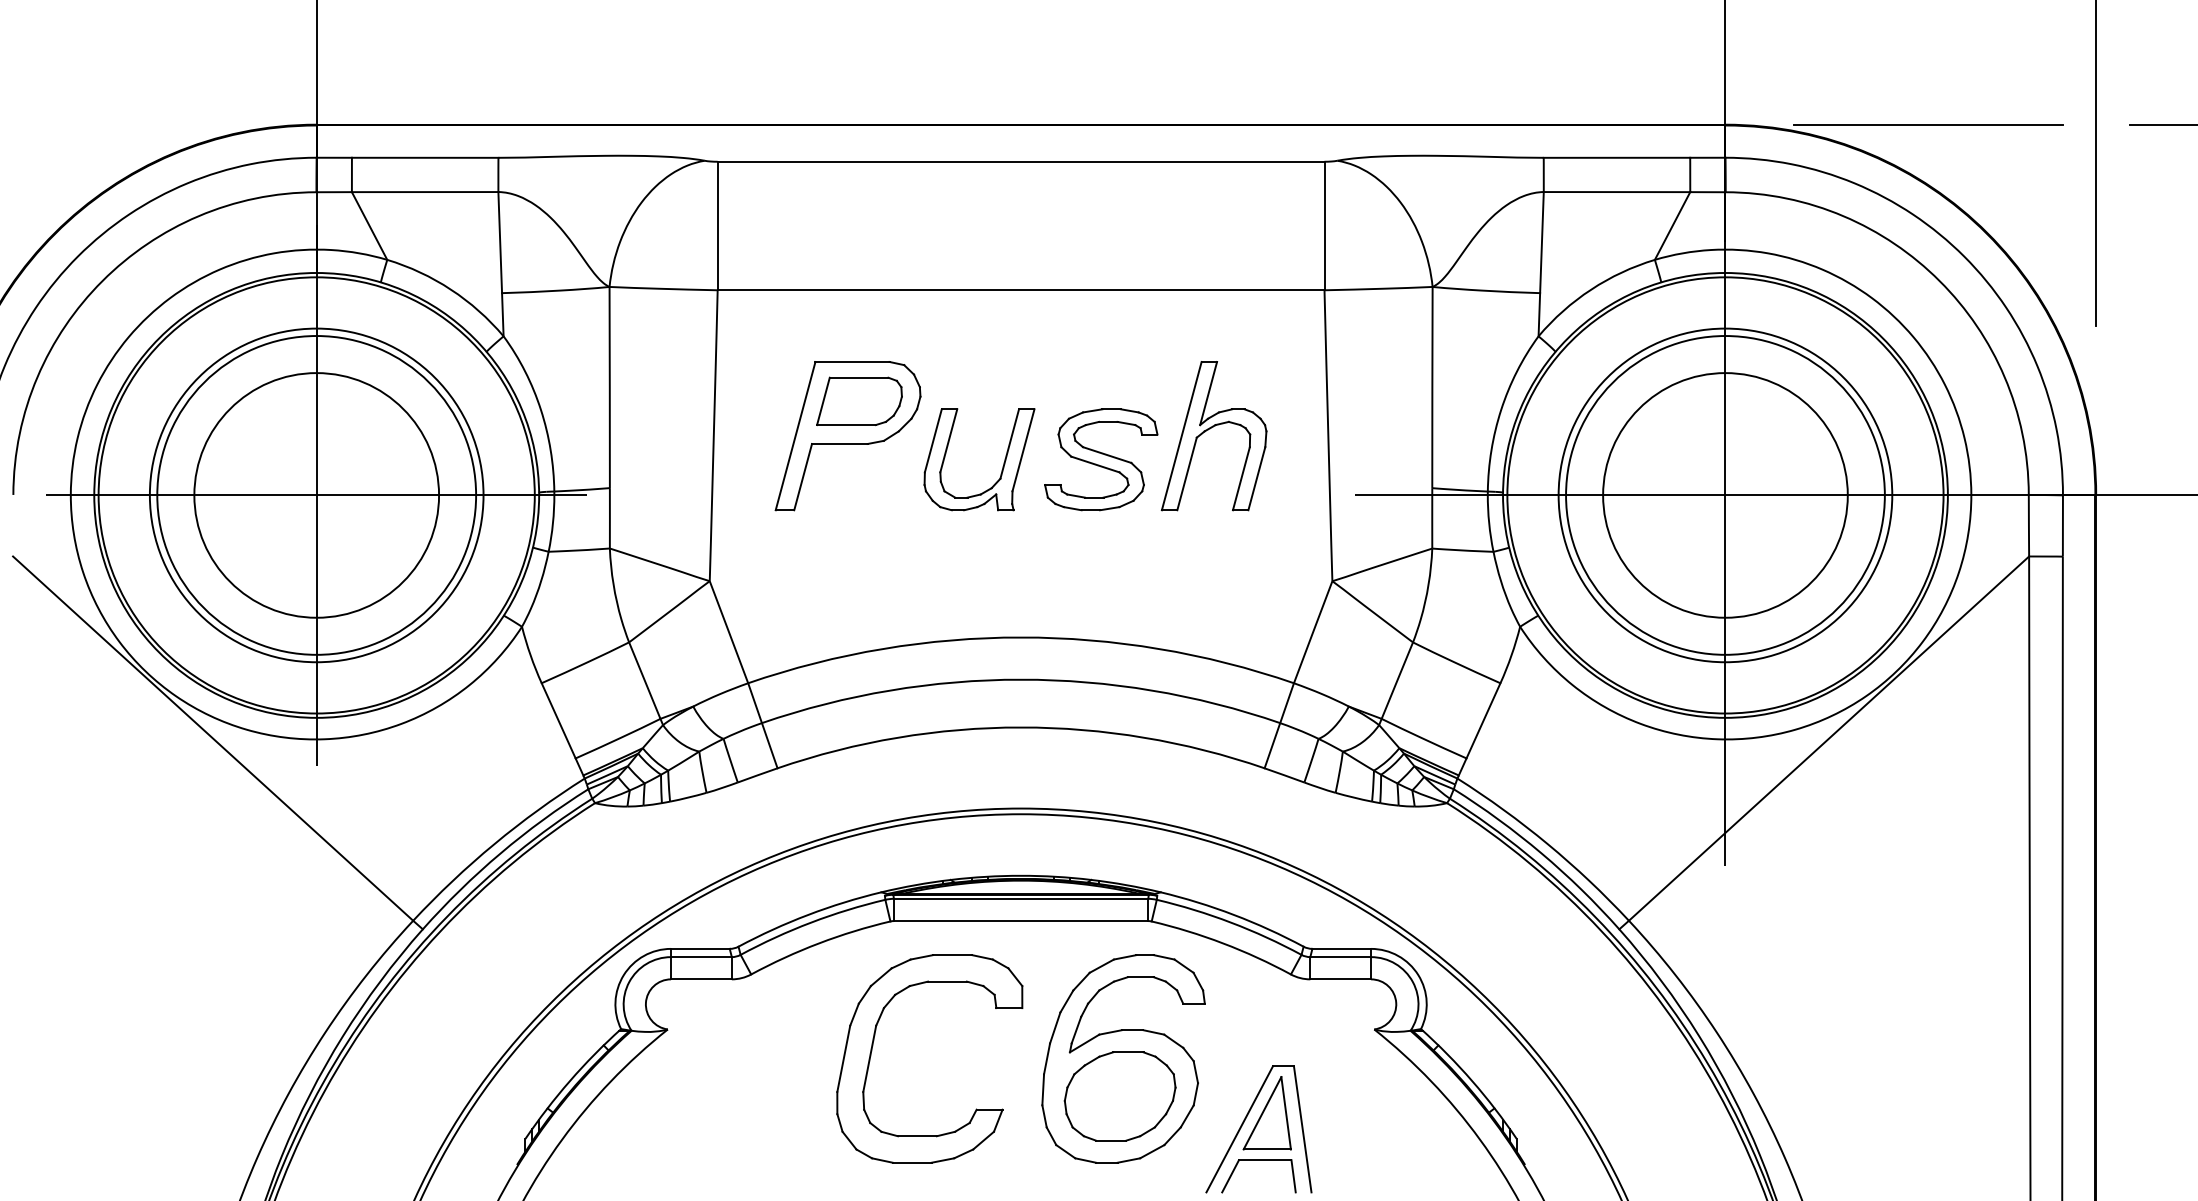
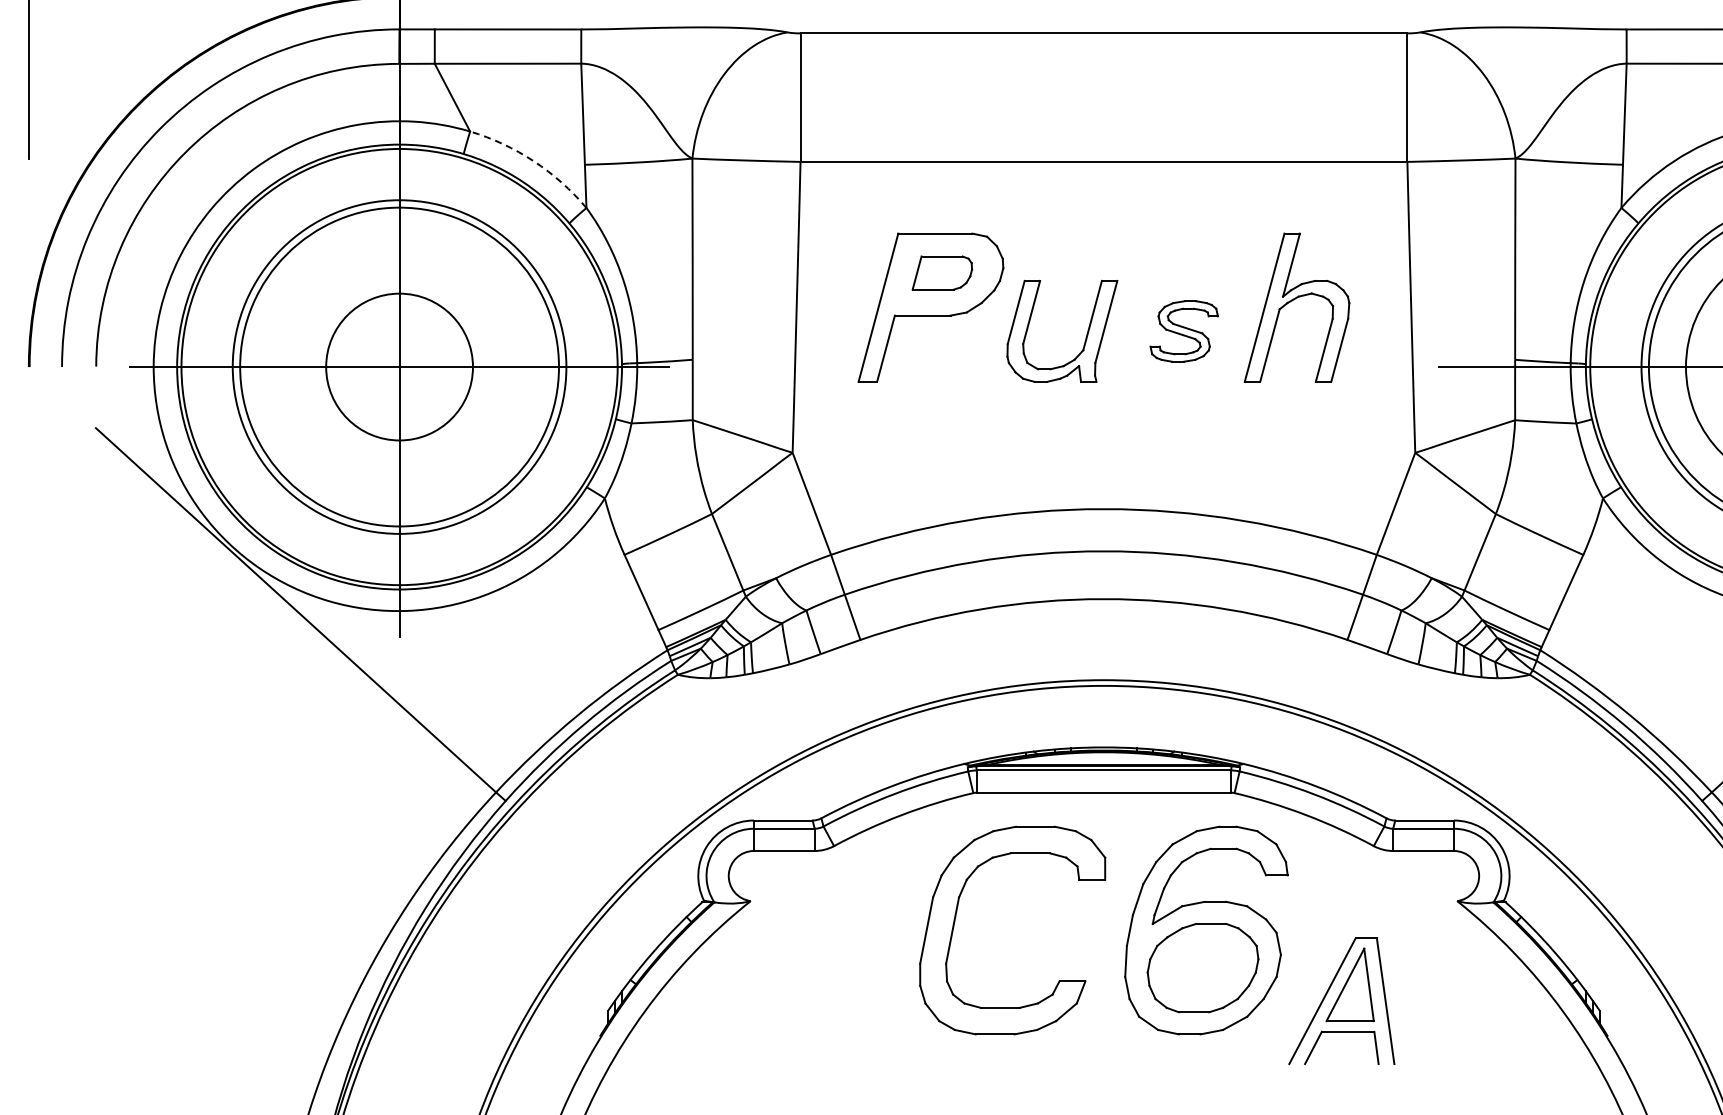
arc: (451, 289) -> (534, 161), solid -> dashed
part: (859, 401) -> (942, 273), size x0.7
part: (1101, 459) -> (1184, 331), size x0.6
circle: (316, 495) -> (399, 367), size x0.6

